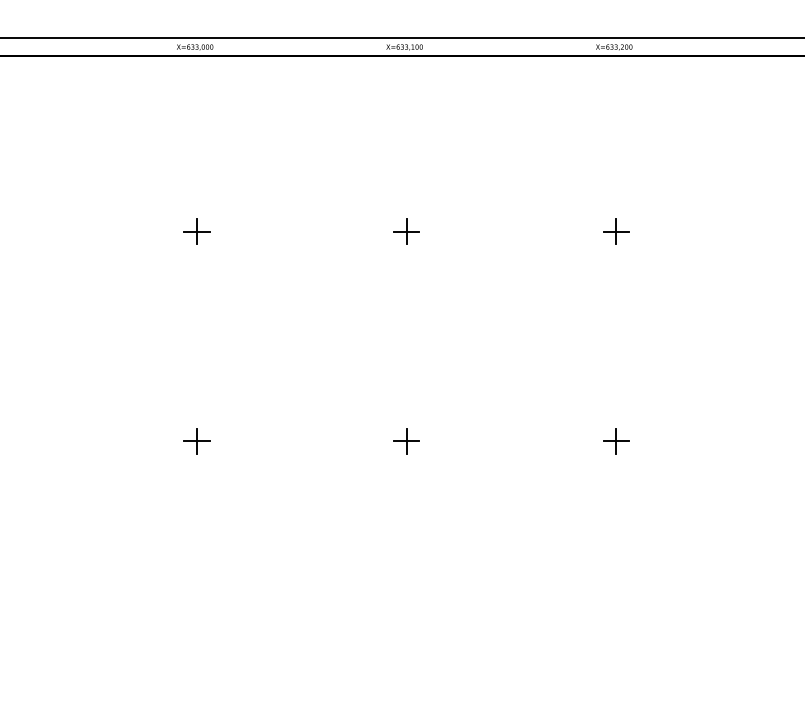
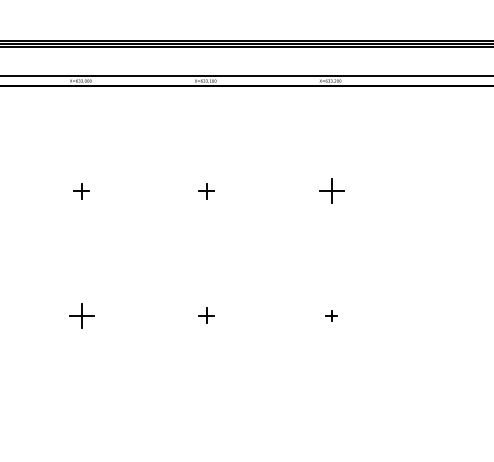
part: (615, 232) -> (331, 191), size x1.6
part: (196, 440) -> (81, 315), size x1.6
part: (615, 440) -> (331, 315), size x0.7

